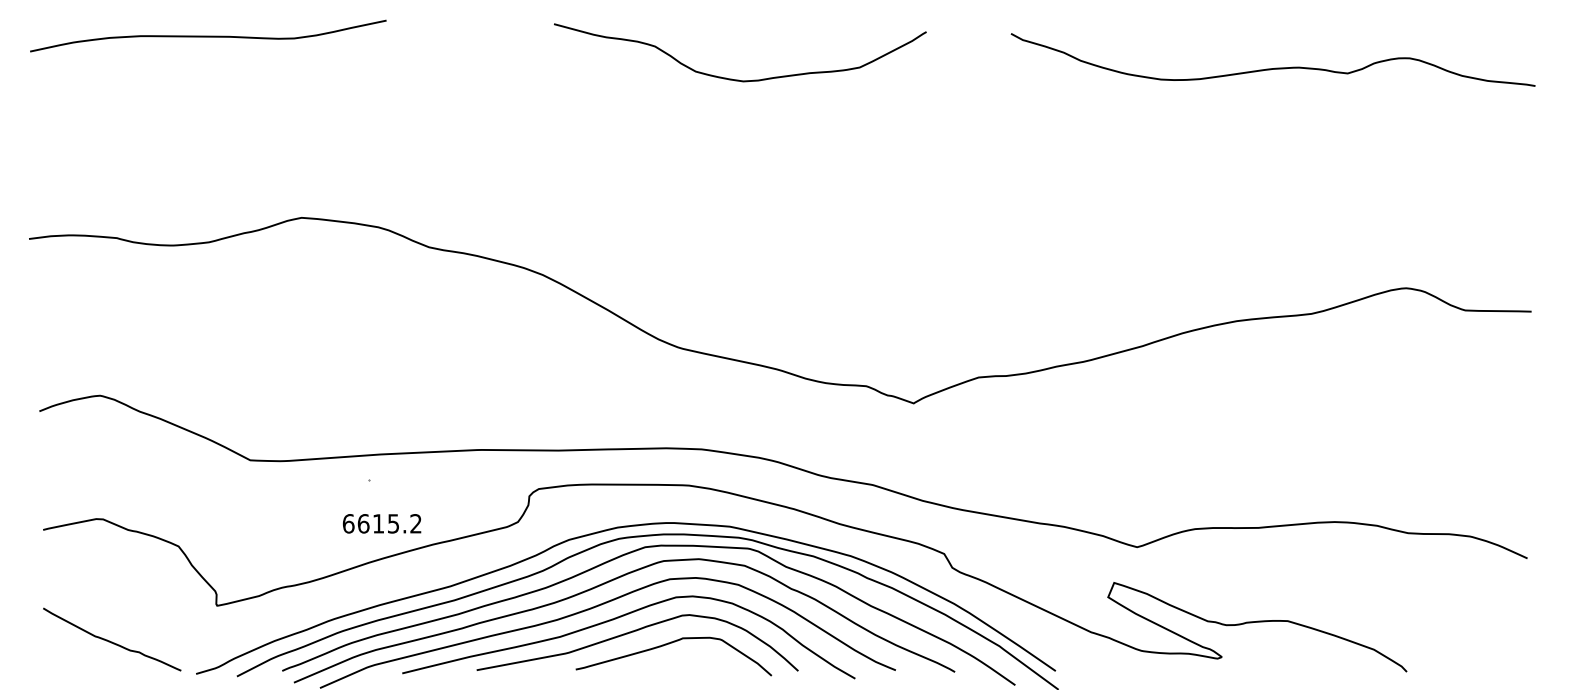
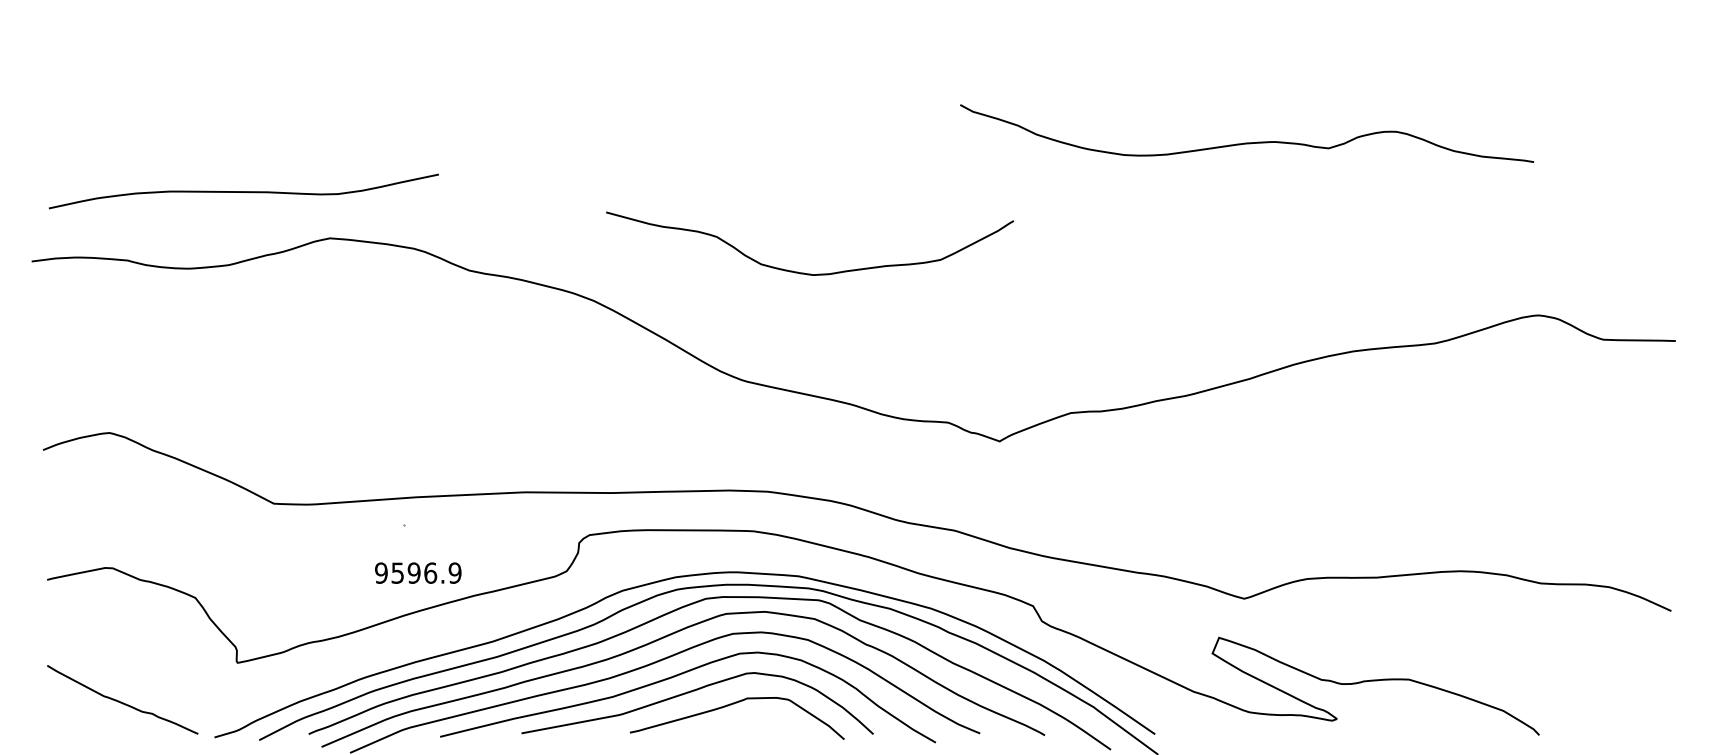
curve: (207, 36) -> (243, 191), moved
curve: (1273, 68) -> (1247, 142), moved
curve: (735, 79) -> (804, 272), moved
text: (382, 523) -> (418, 572), 6615.2 -> 9596.9

